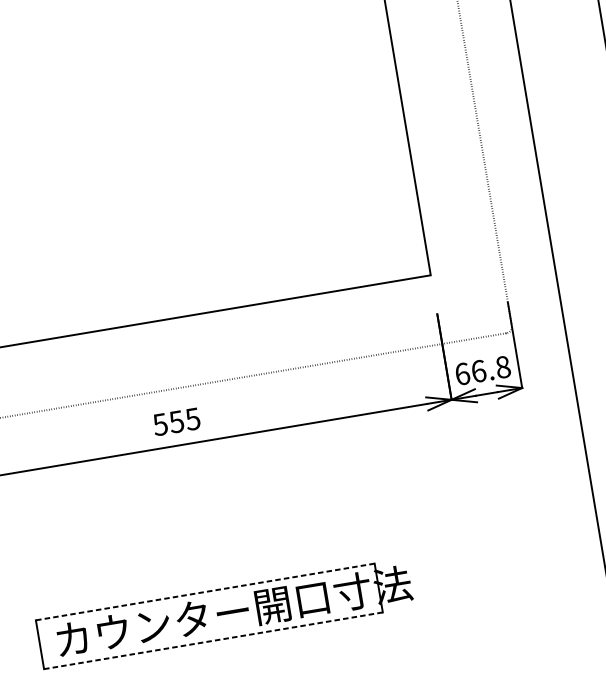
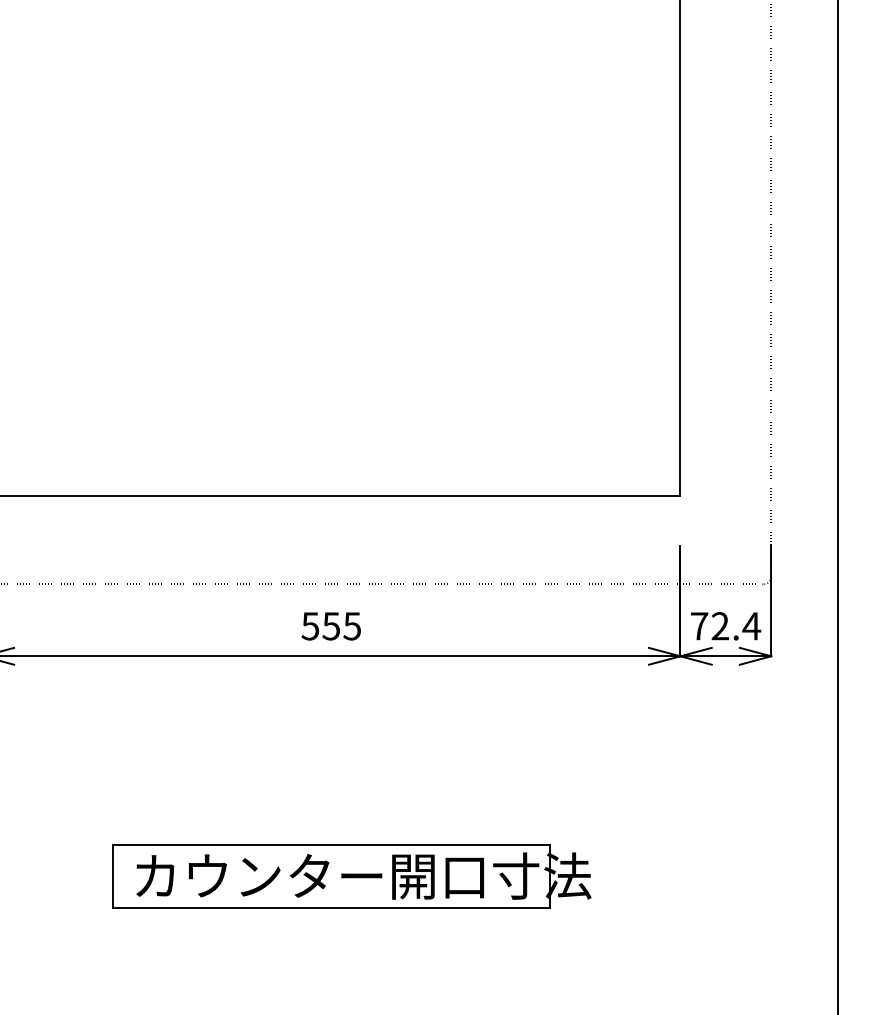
text: (483, 370) -> (726, 626), 66.8 -> 72.4
line: (205, 592) -> (331, 845), dashed -> solid
line: (214, 640) -> (332, 908), dashed -> solid

